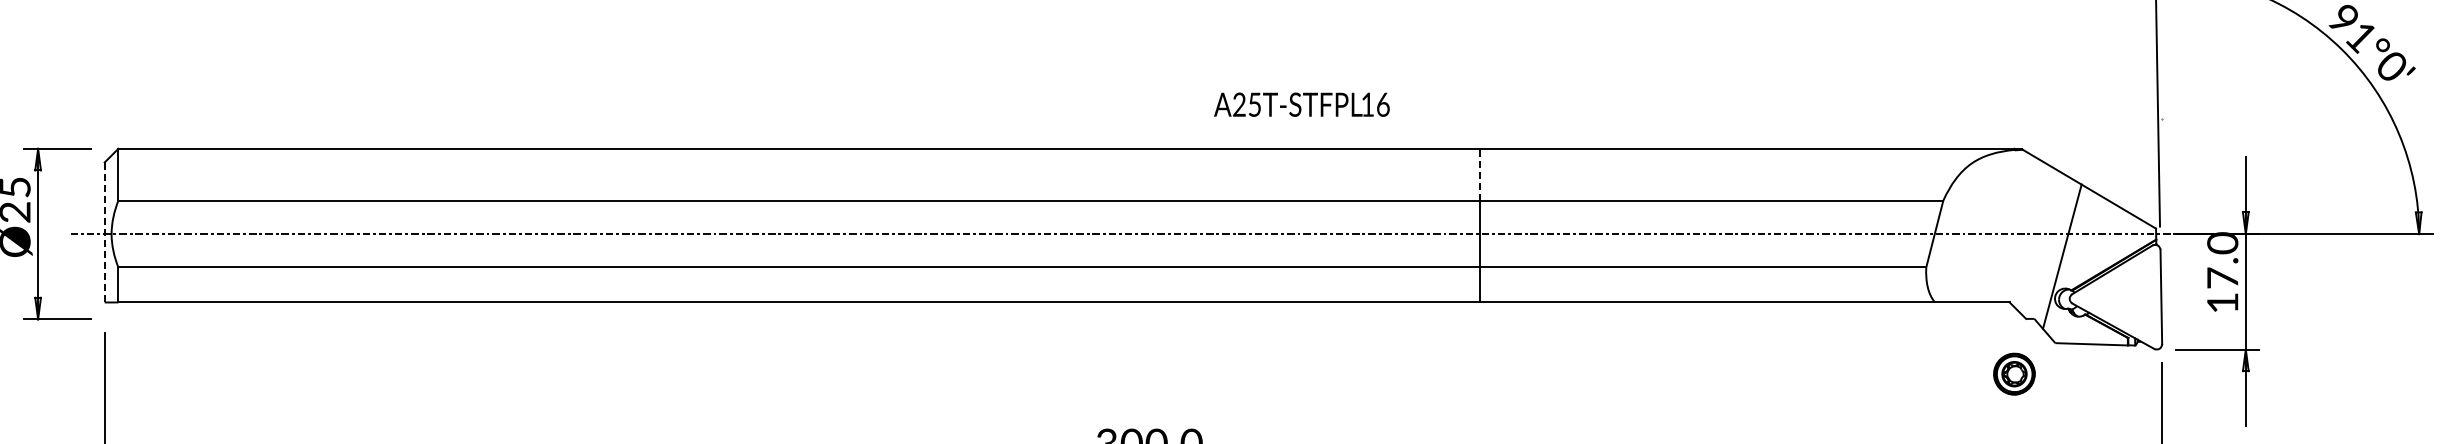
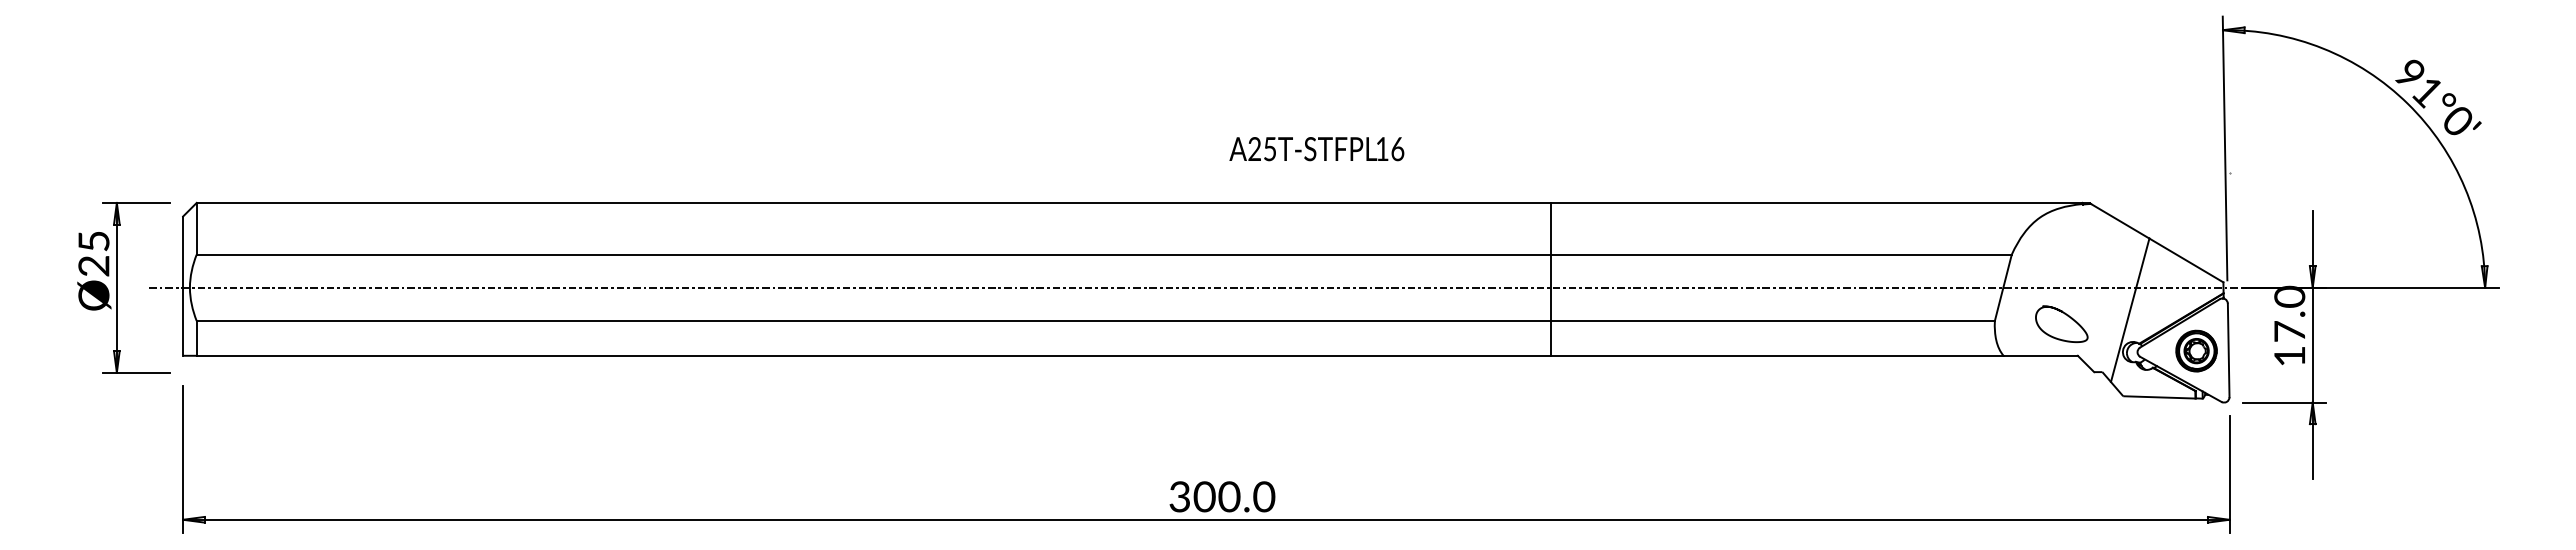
text: (1301, 105) -> (1316, 149), moved
line: (1479, 174) -> (1550, 228), dashed -> solid
line: (105, 232) -> (183, 286), dashed -> solid
curve: (2000, 263) -> (2068, 317), added
part: (2014, 373) -> (2196, 350), moved

